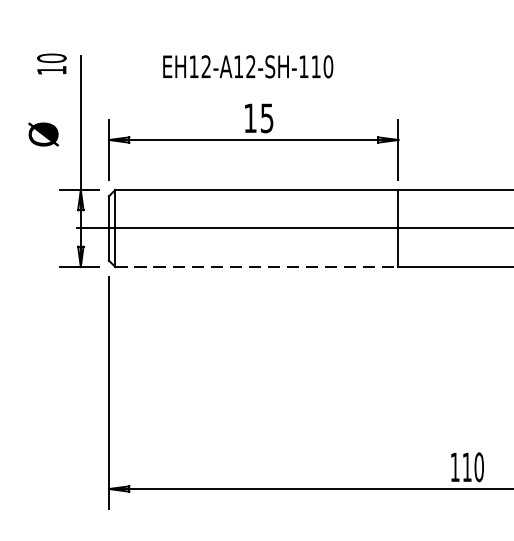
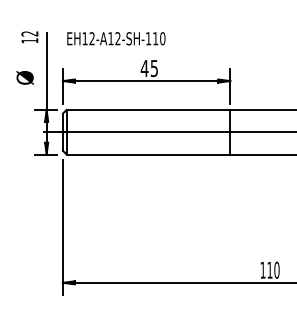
text: (51, 57) -> (29, 33), 10 -> 12
text: (248, 66) -> (116, 38), moved
text: (250, 118) -> (144, 68), 15 -> 45
line: (257, 267) -> (148, 154), dashed -> solid

